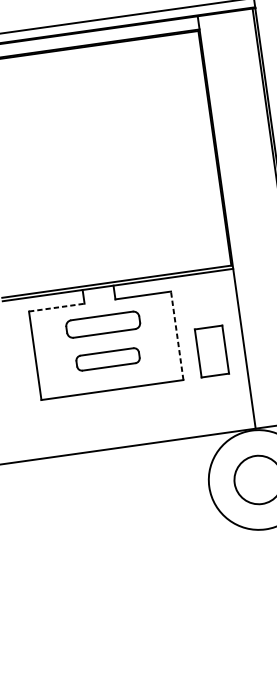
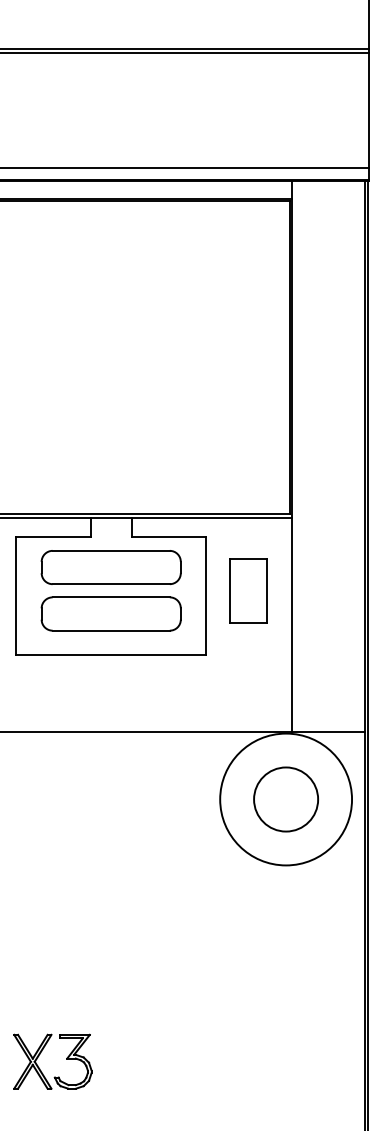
line: (57, 307) -> (54, 536), dashed -> solid
part: (102, 324) -> (110, 567), size x1.43
line: (177, 335) -> (206, 595), dashed -> solid
part: (211, 351) -> (248, 590), moved
part: (107, 359) -> (110, 613), size x1.67

